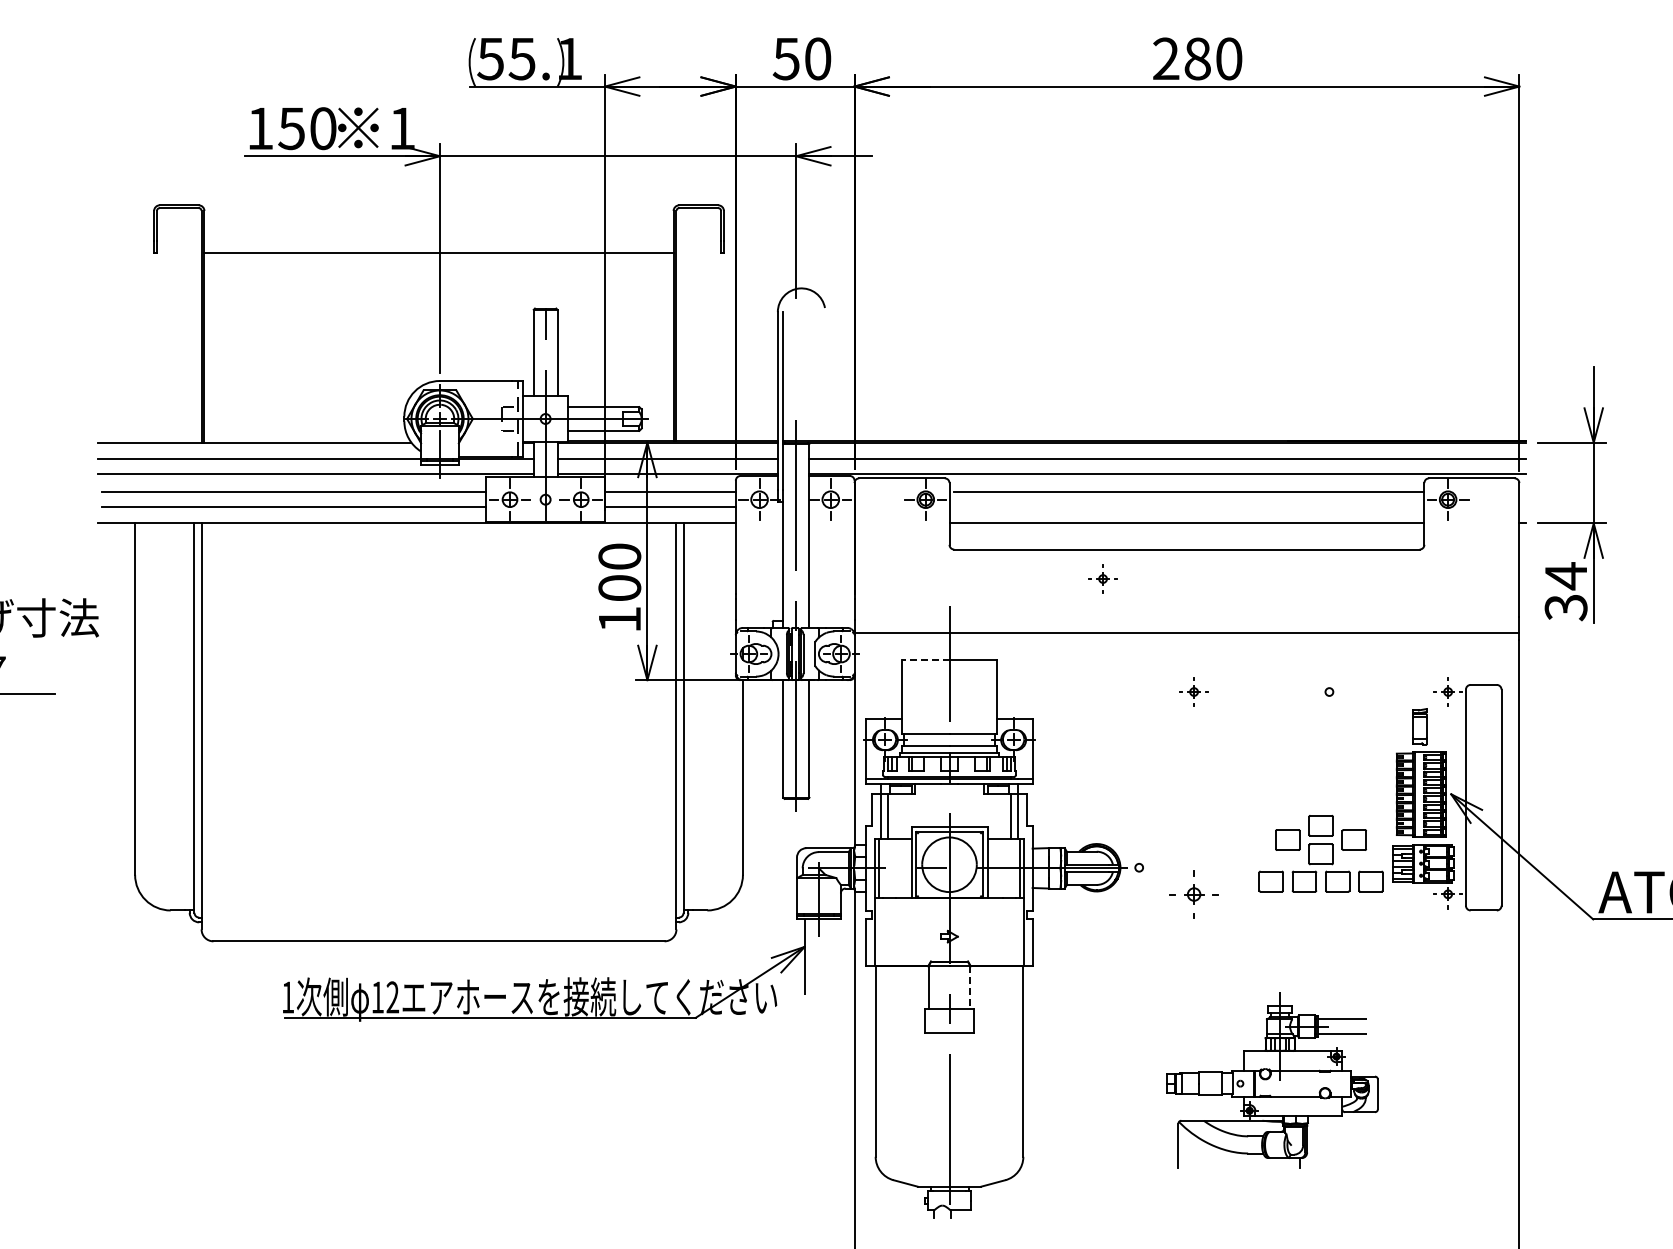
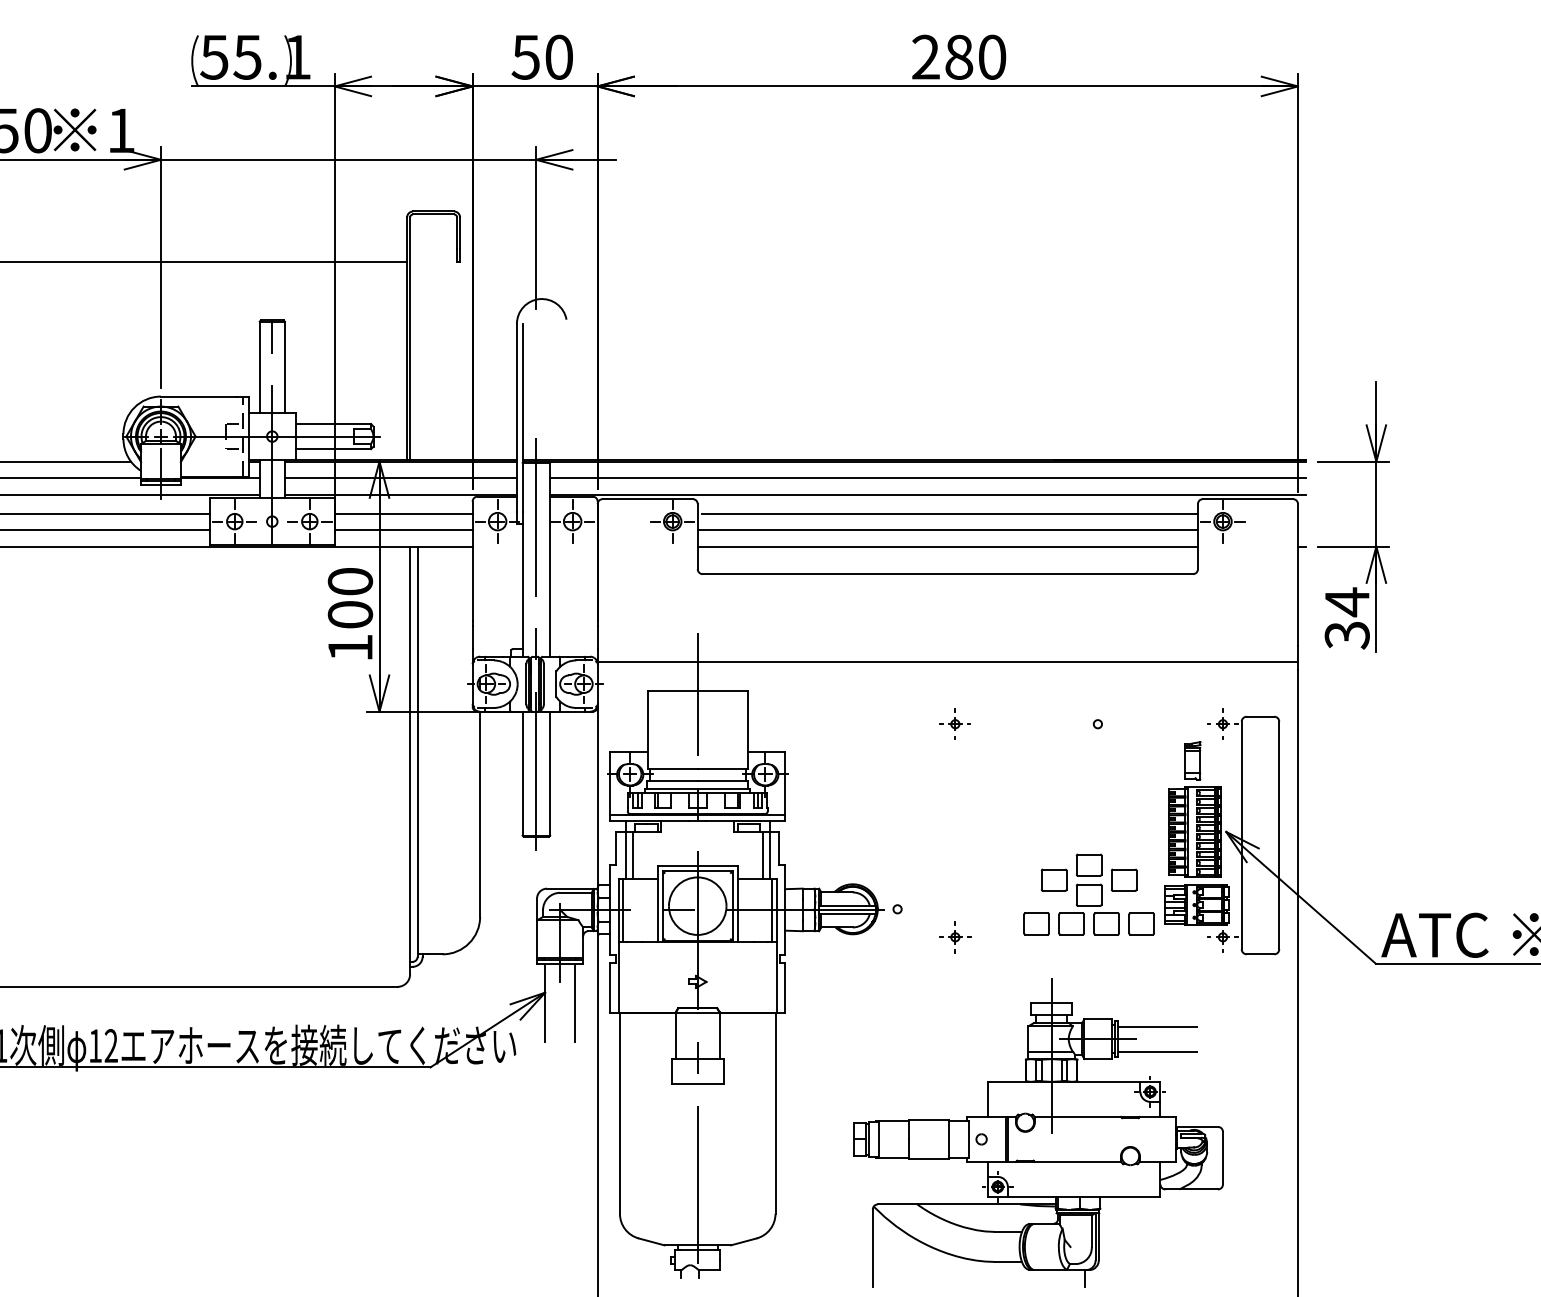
line: (1186, 507) -> (947, 529), added
part: (1102, 578) -> (858, 604), removed
line: (925, 660) -> (672, 691), dashed -> solid
part: (1193, 893) -> (954, 936), size x0.62
line: (833, 958) -> (575, 1004), added
line: (970, 987) -> (719, 1035), dashed -> solid
part: (1272, 1079) -> (1037, 1132), size x1.67

